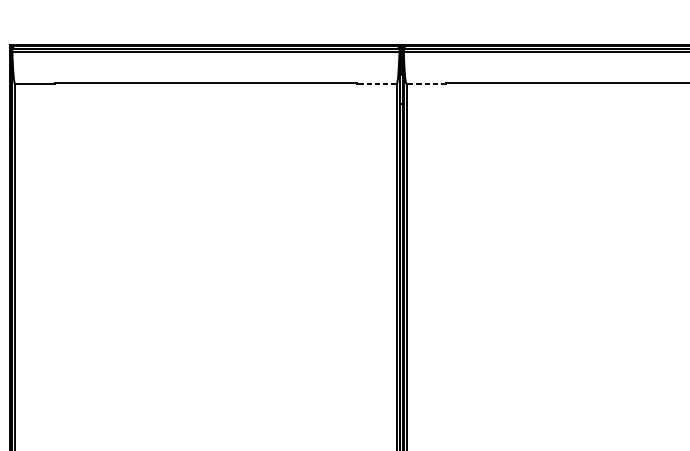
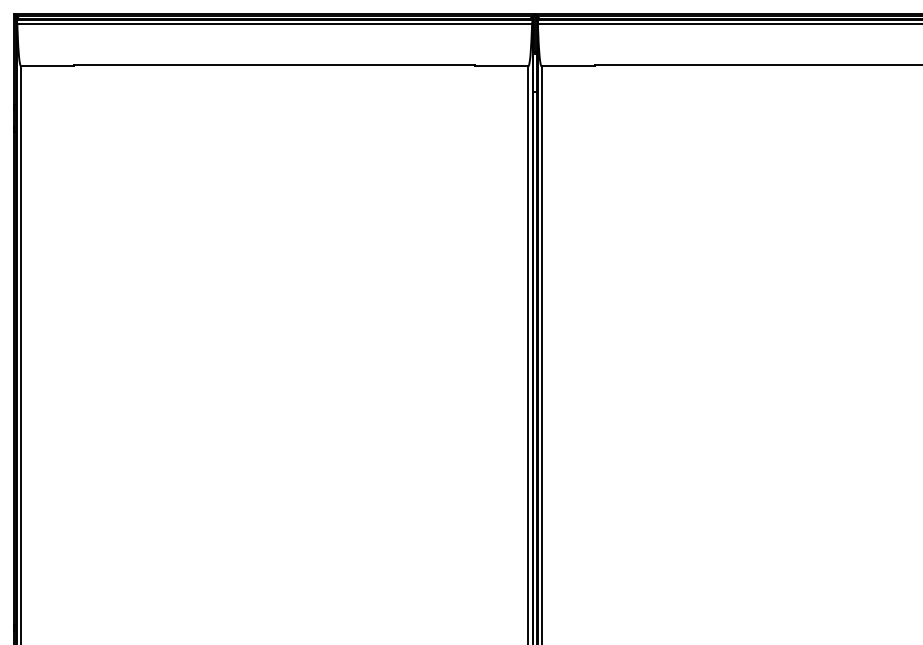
line: (376, 84) -> (501, 66), dashed -> solid
line: (426, 84) -> (567, 66), dashed -> solid

